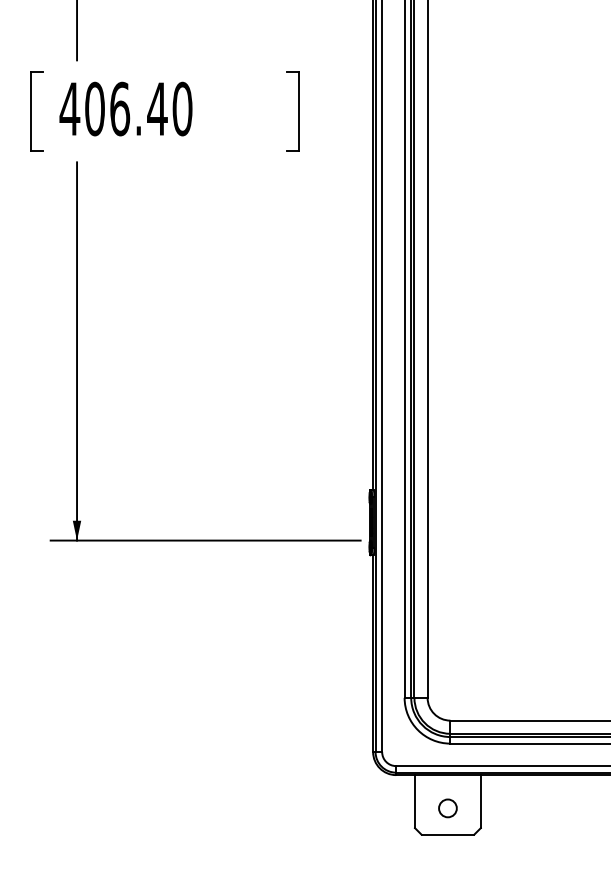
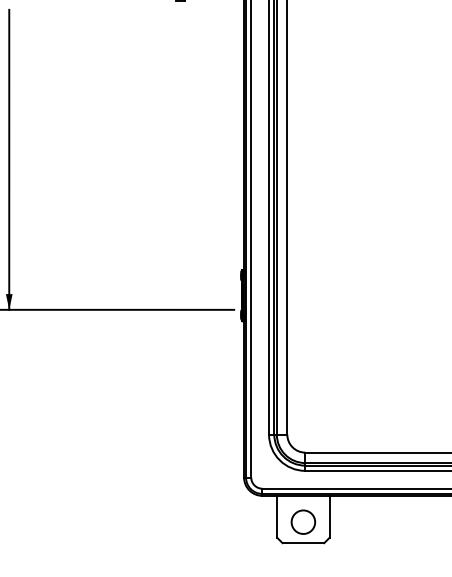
circle: (447, 808) -> (303, 522), size x1.67

